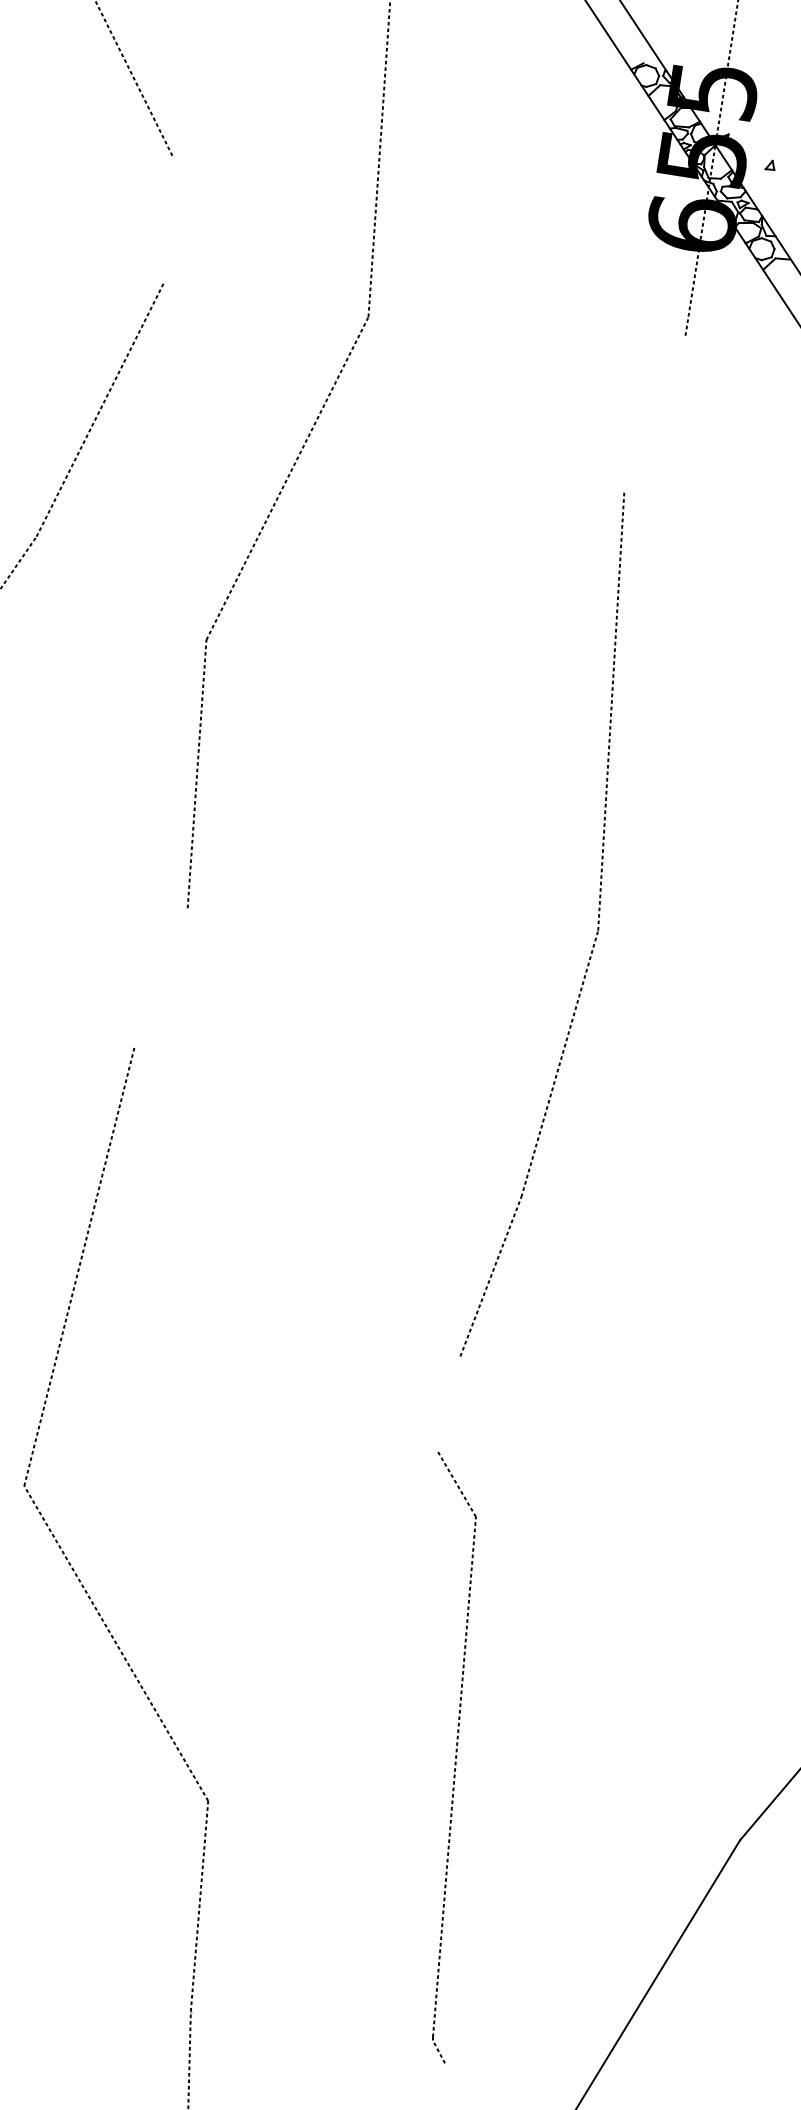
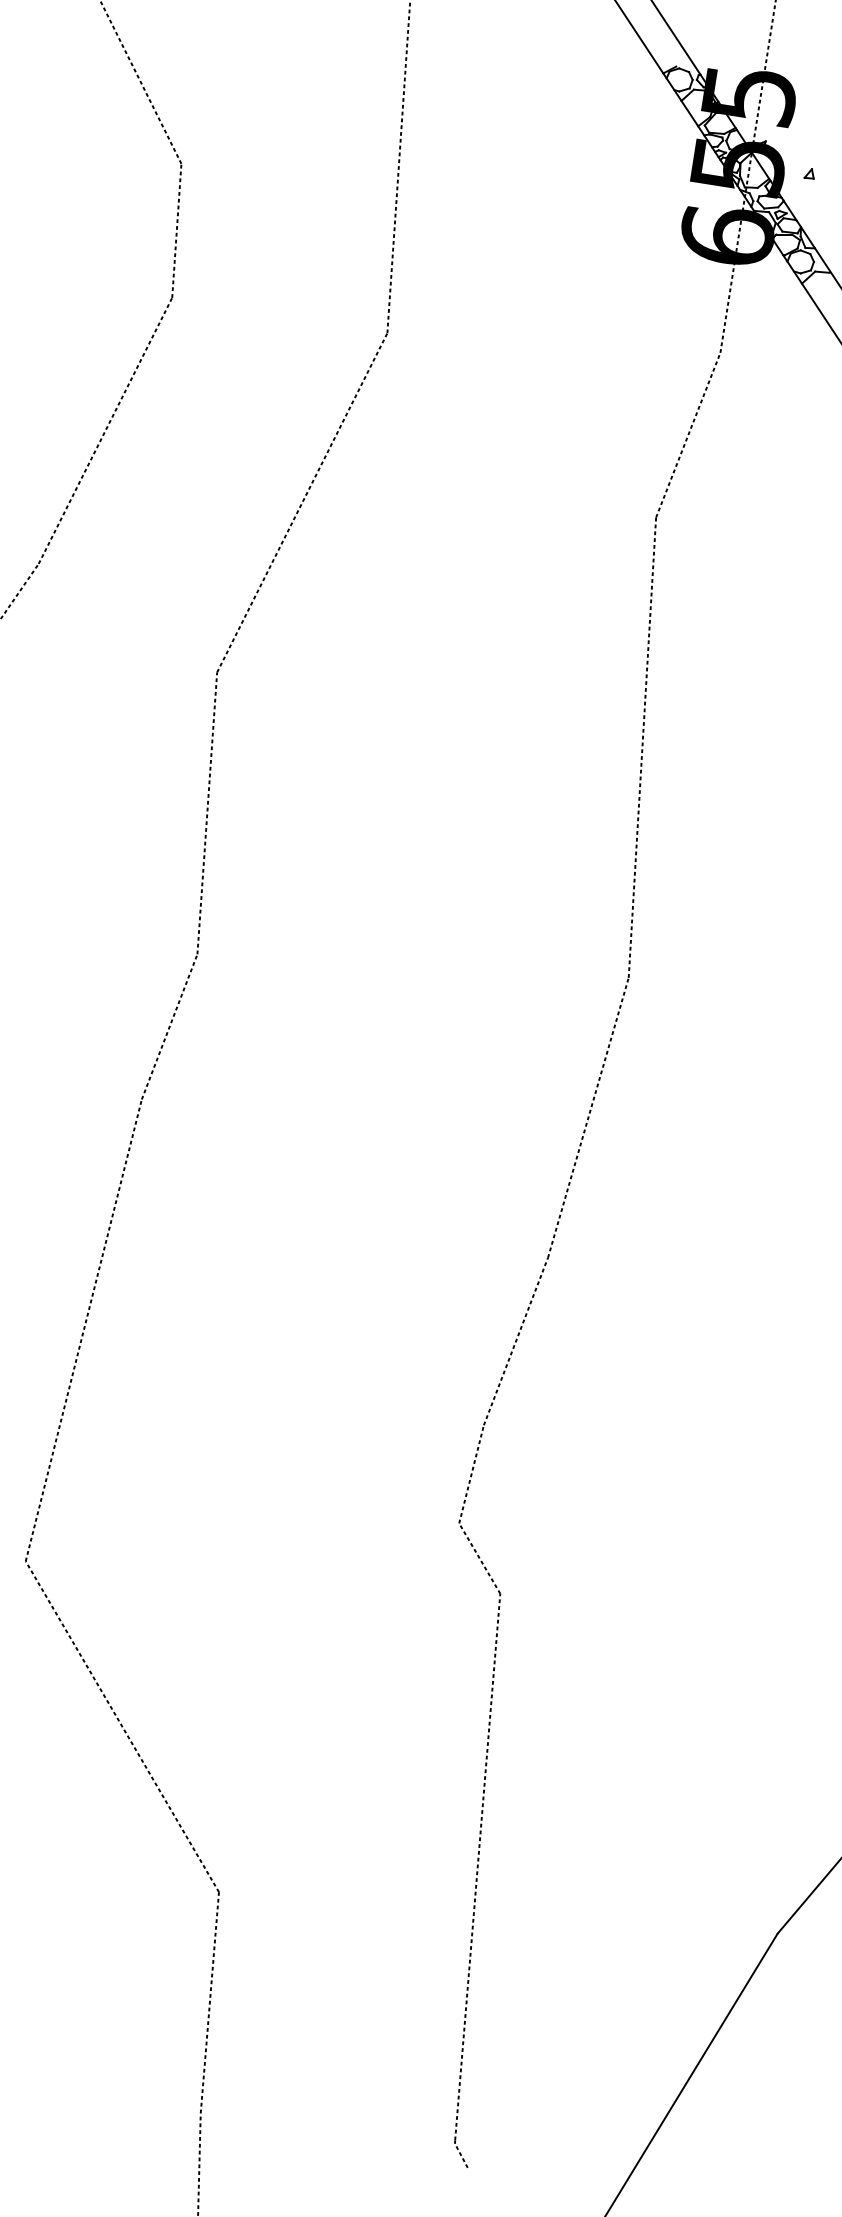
line: (167, 219) -> (176, 230), added
line: (654, 413) -> (687, 434), added
line: (160, 977) -> (168, 1027), added
line: (448, 1402) -> (471, 1473), added

